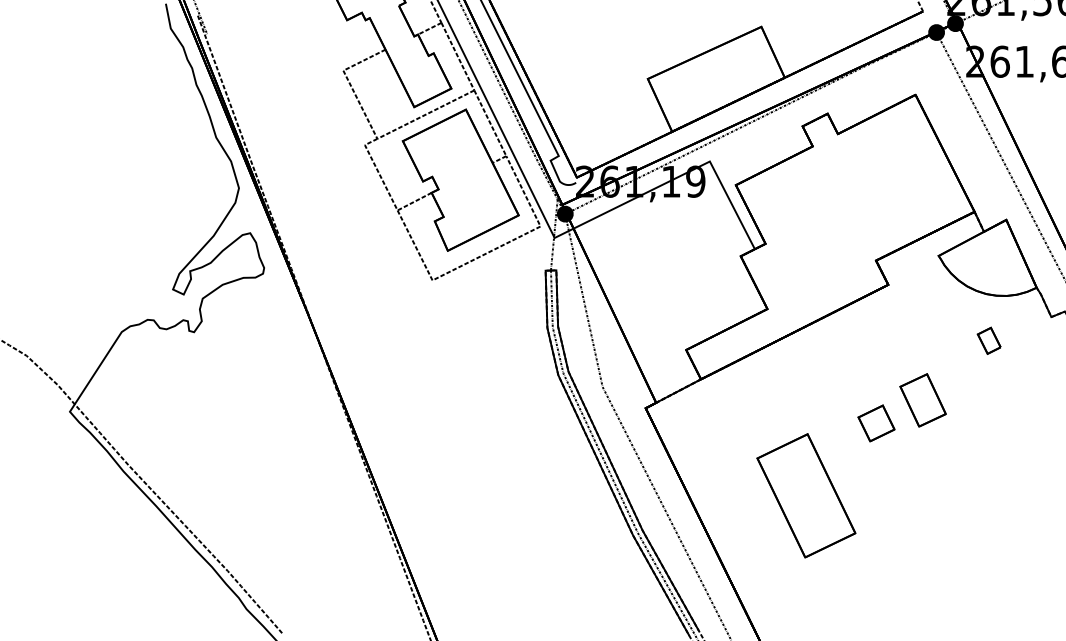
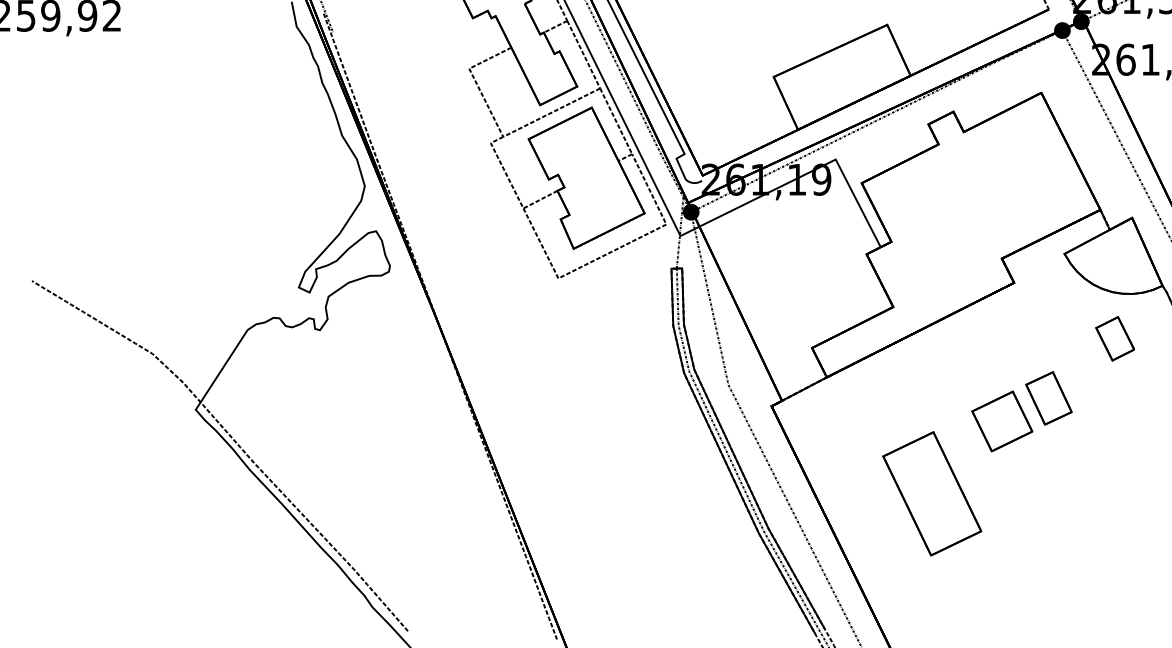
part: (988, 340) -> (1114, 338), size x1.67
part: (876, 423) -> (1002, 421), size x1.67

